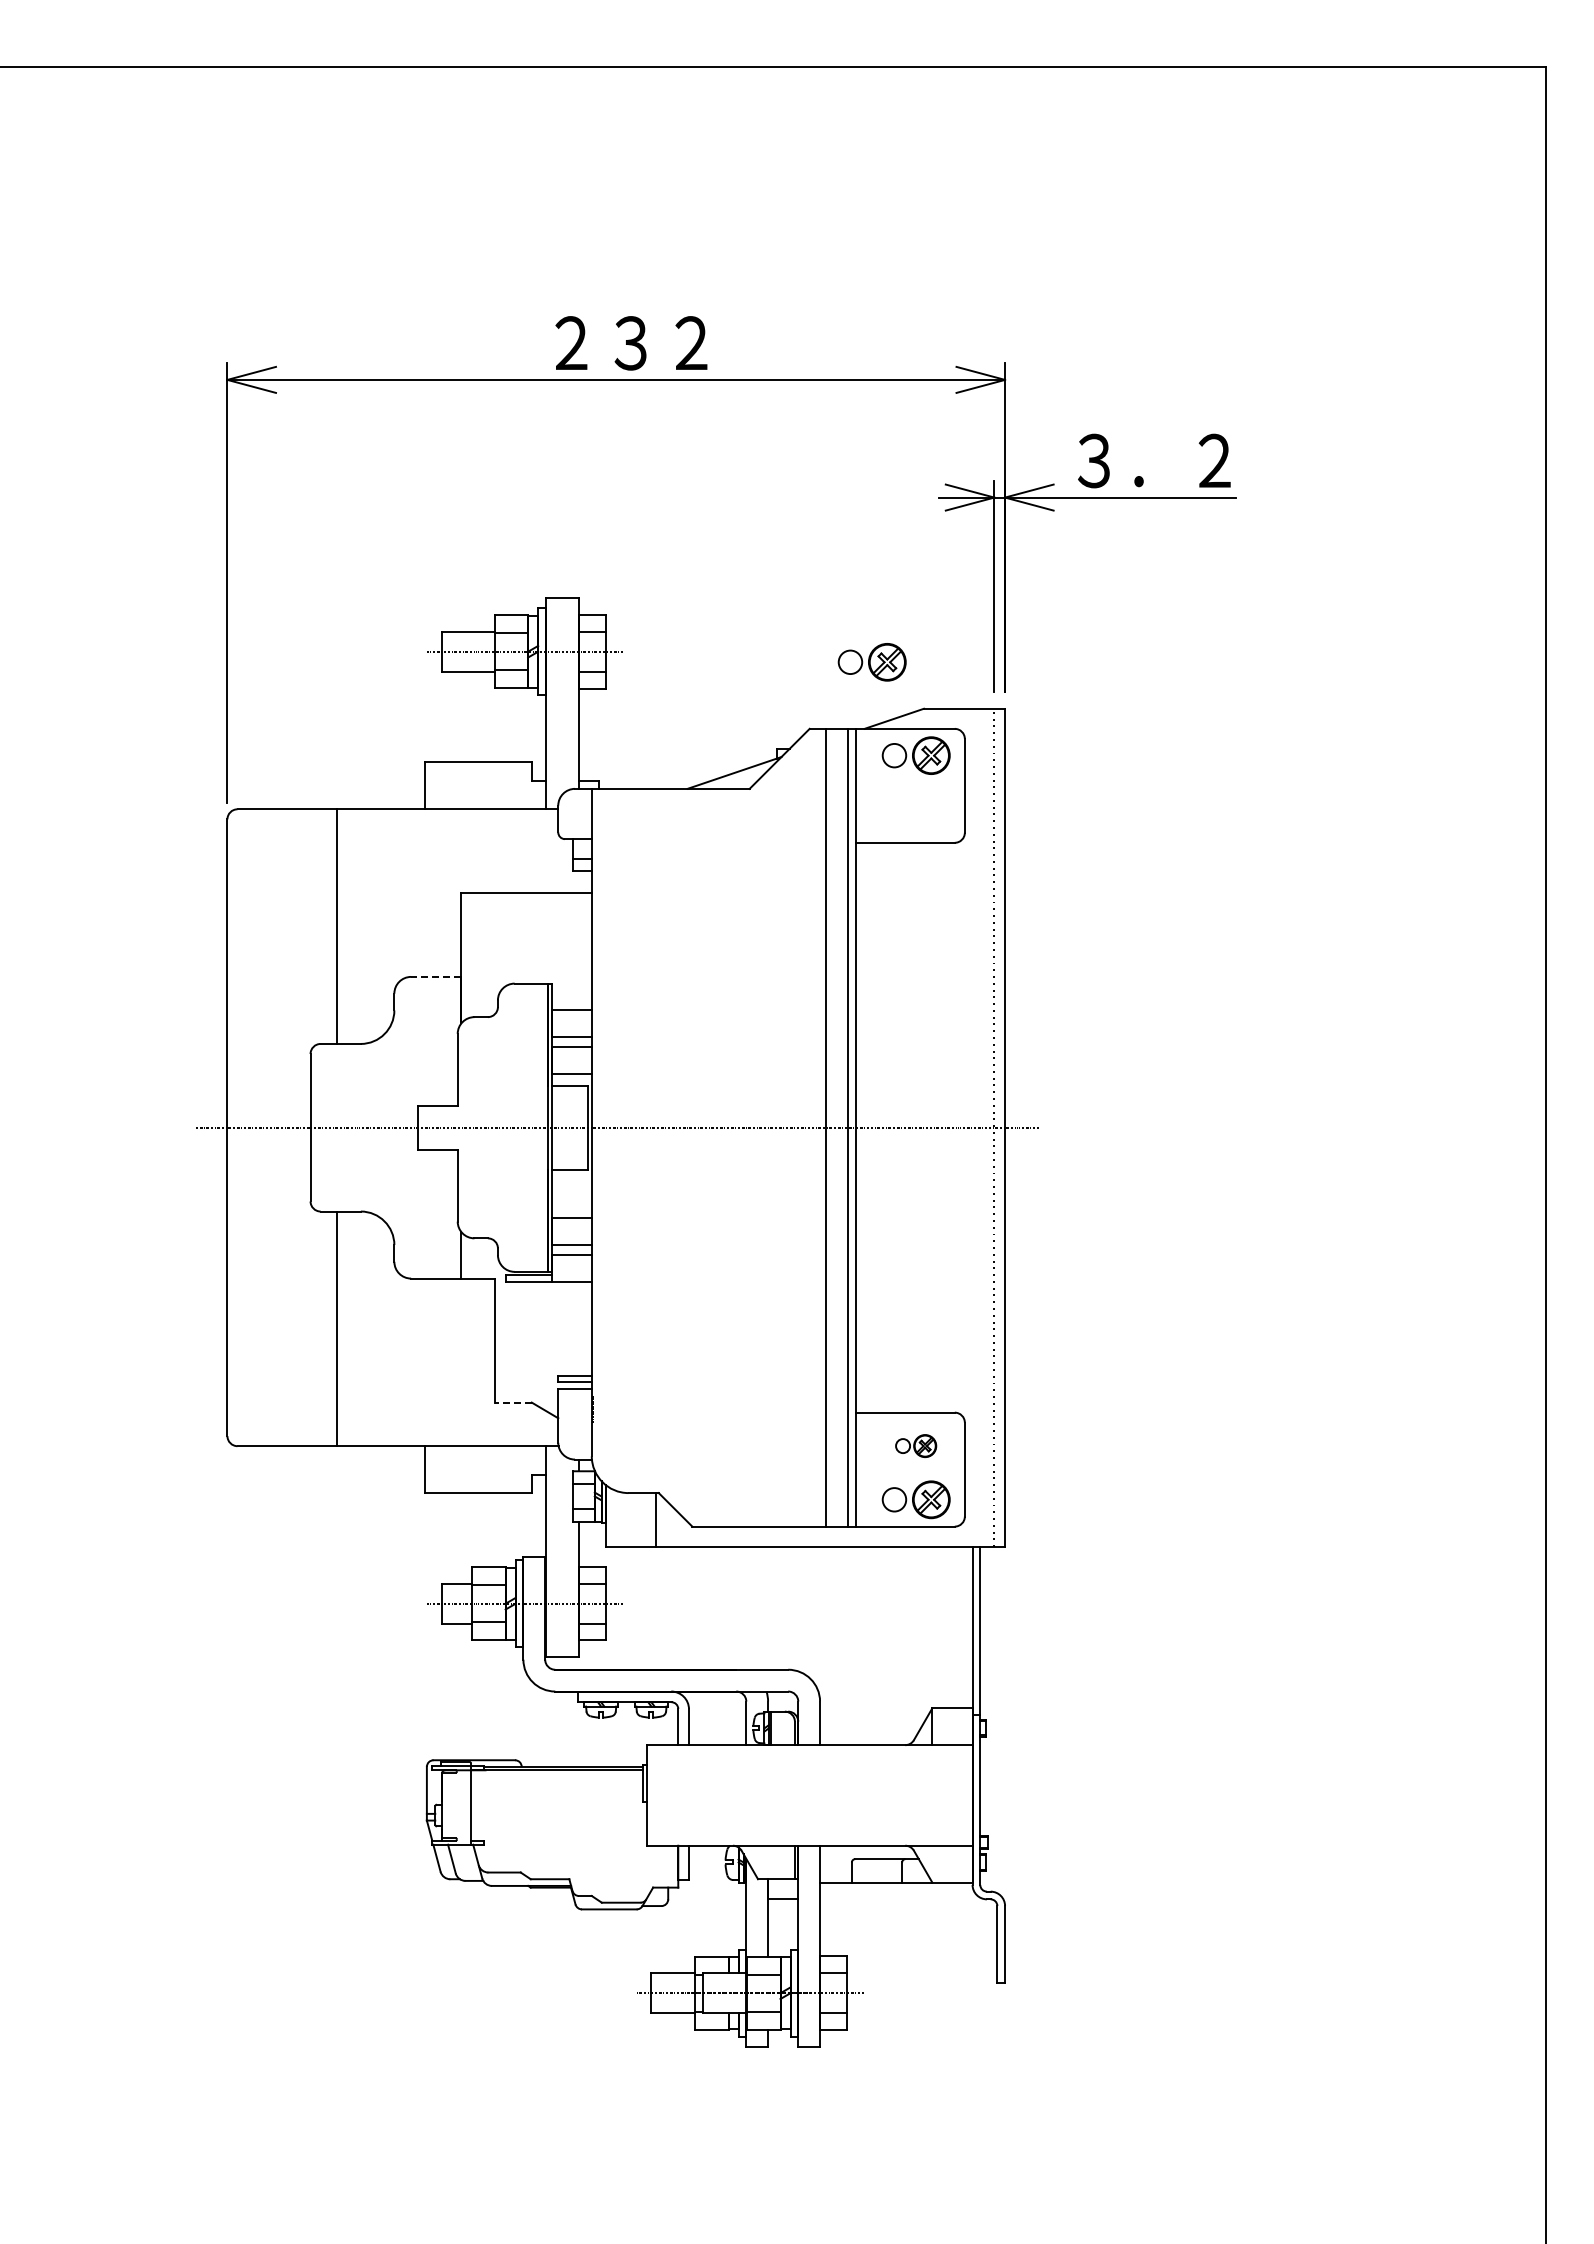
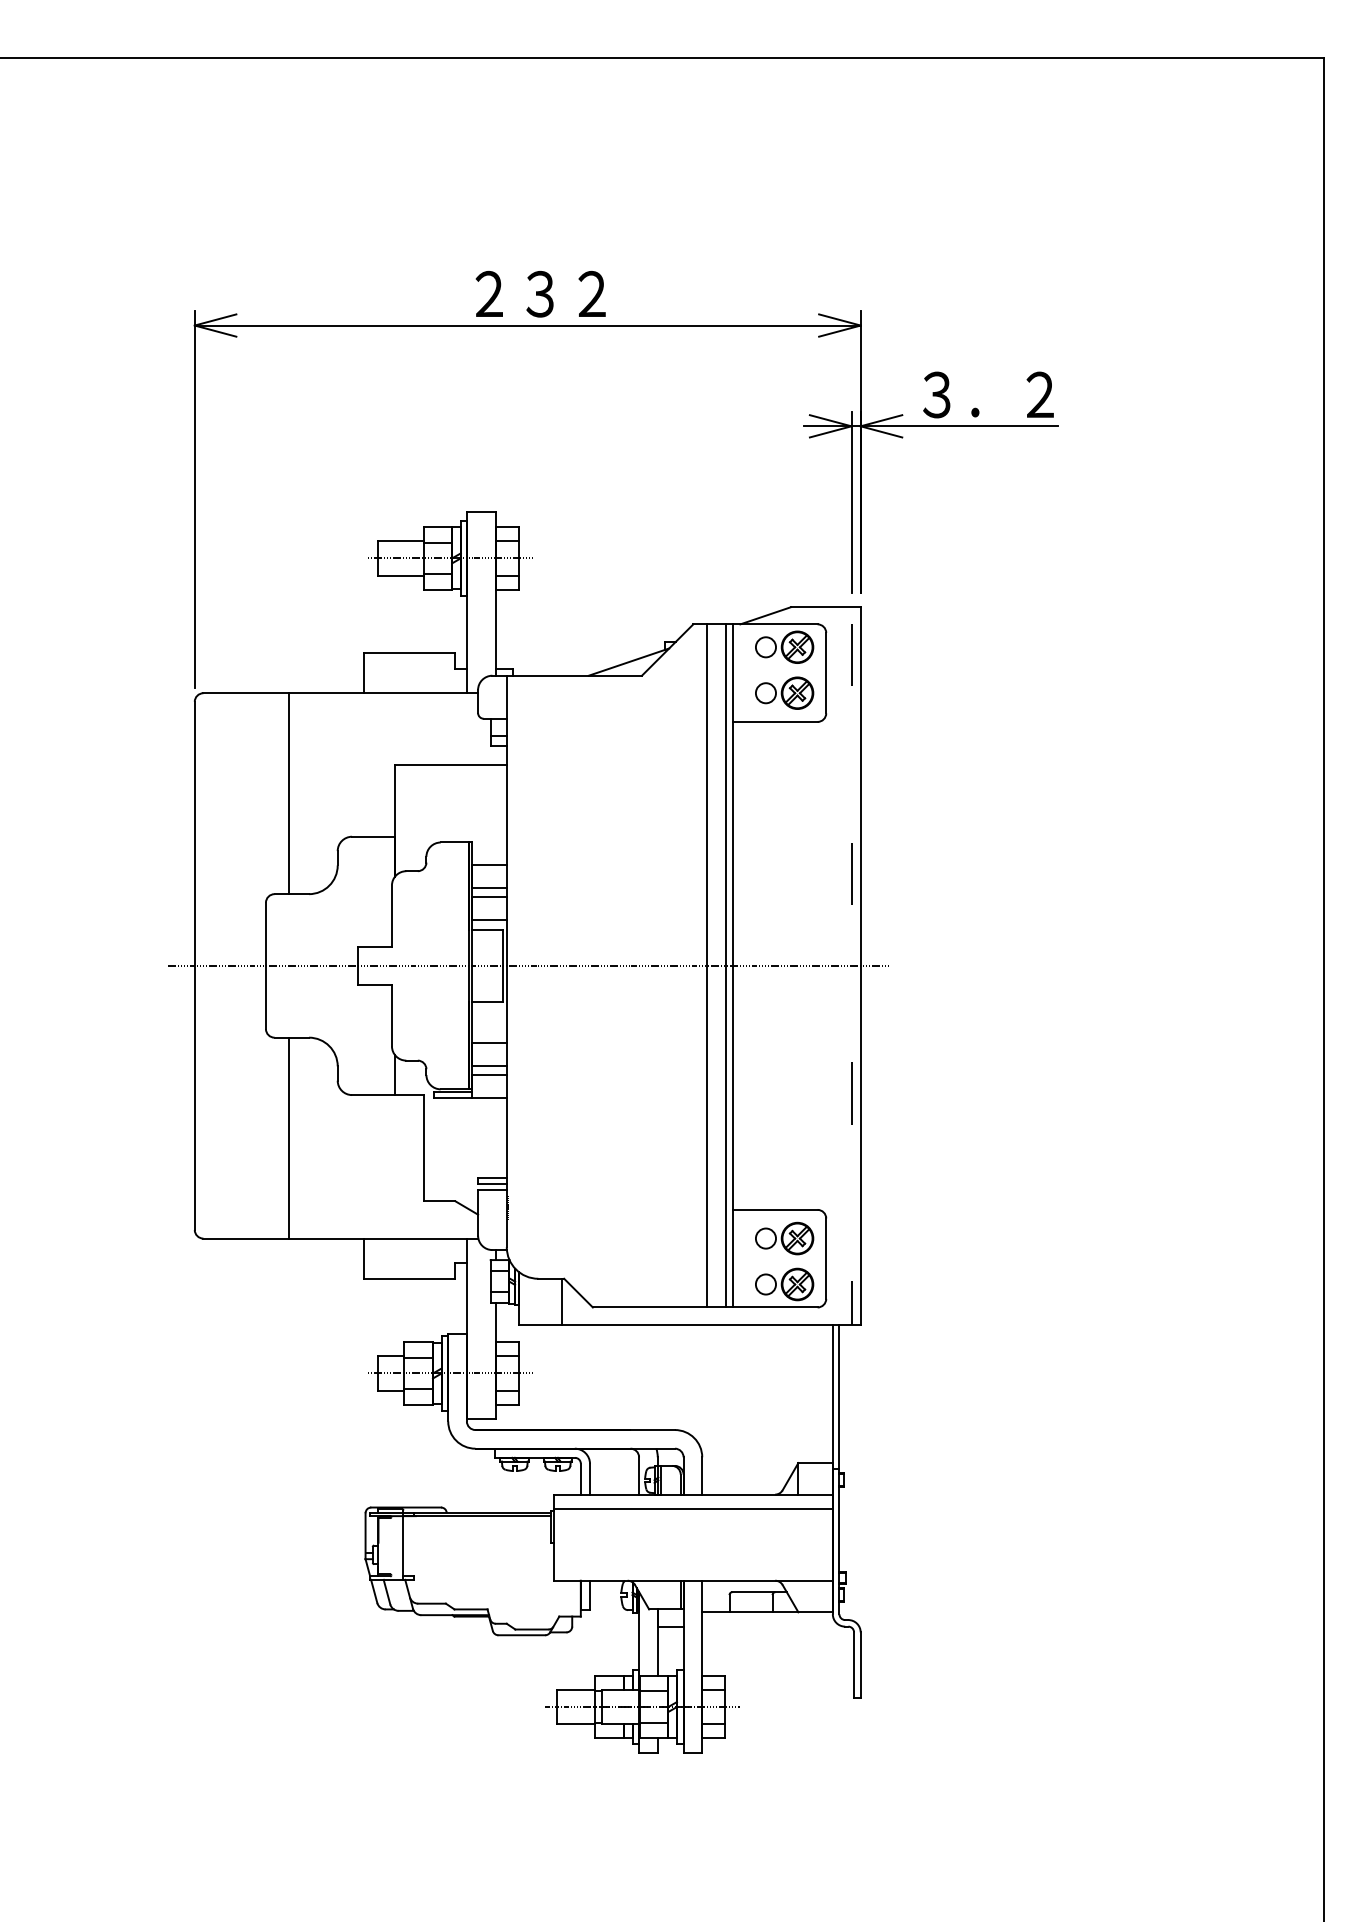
part: (871, 662) -> (783, 693), moved
line: (435, 976) -> (372, 836), dashed -> solid
line: (512, 1402) -> (438, 1201), dashed -> solid
part: (915, 1445) -> (783, 1238), size x1.67
line: (809, 1761) -> (693, 1508), added

